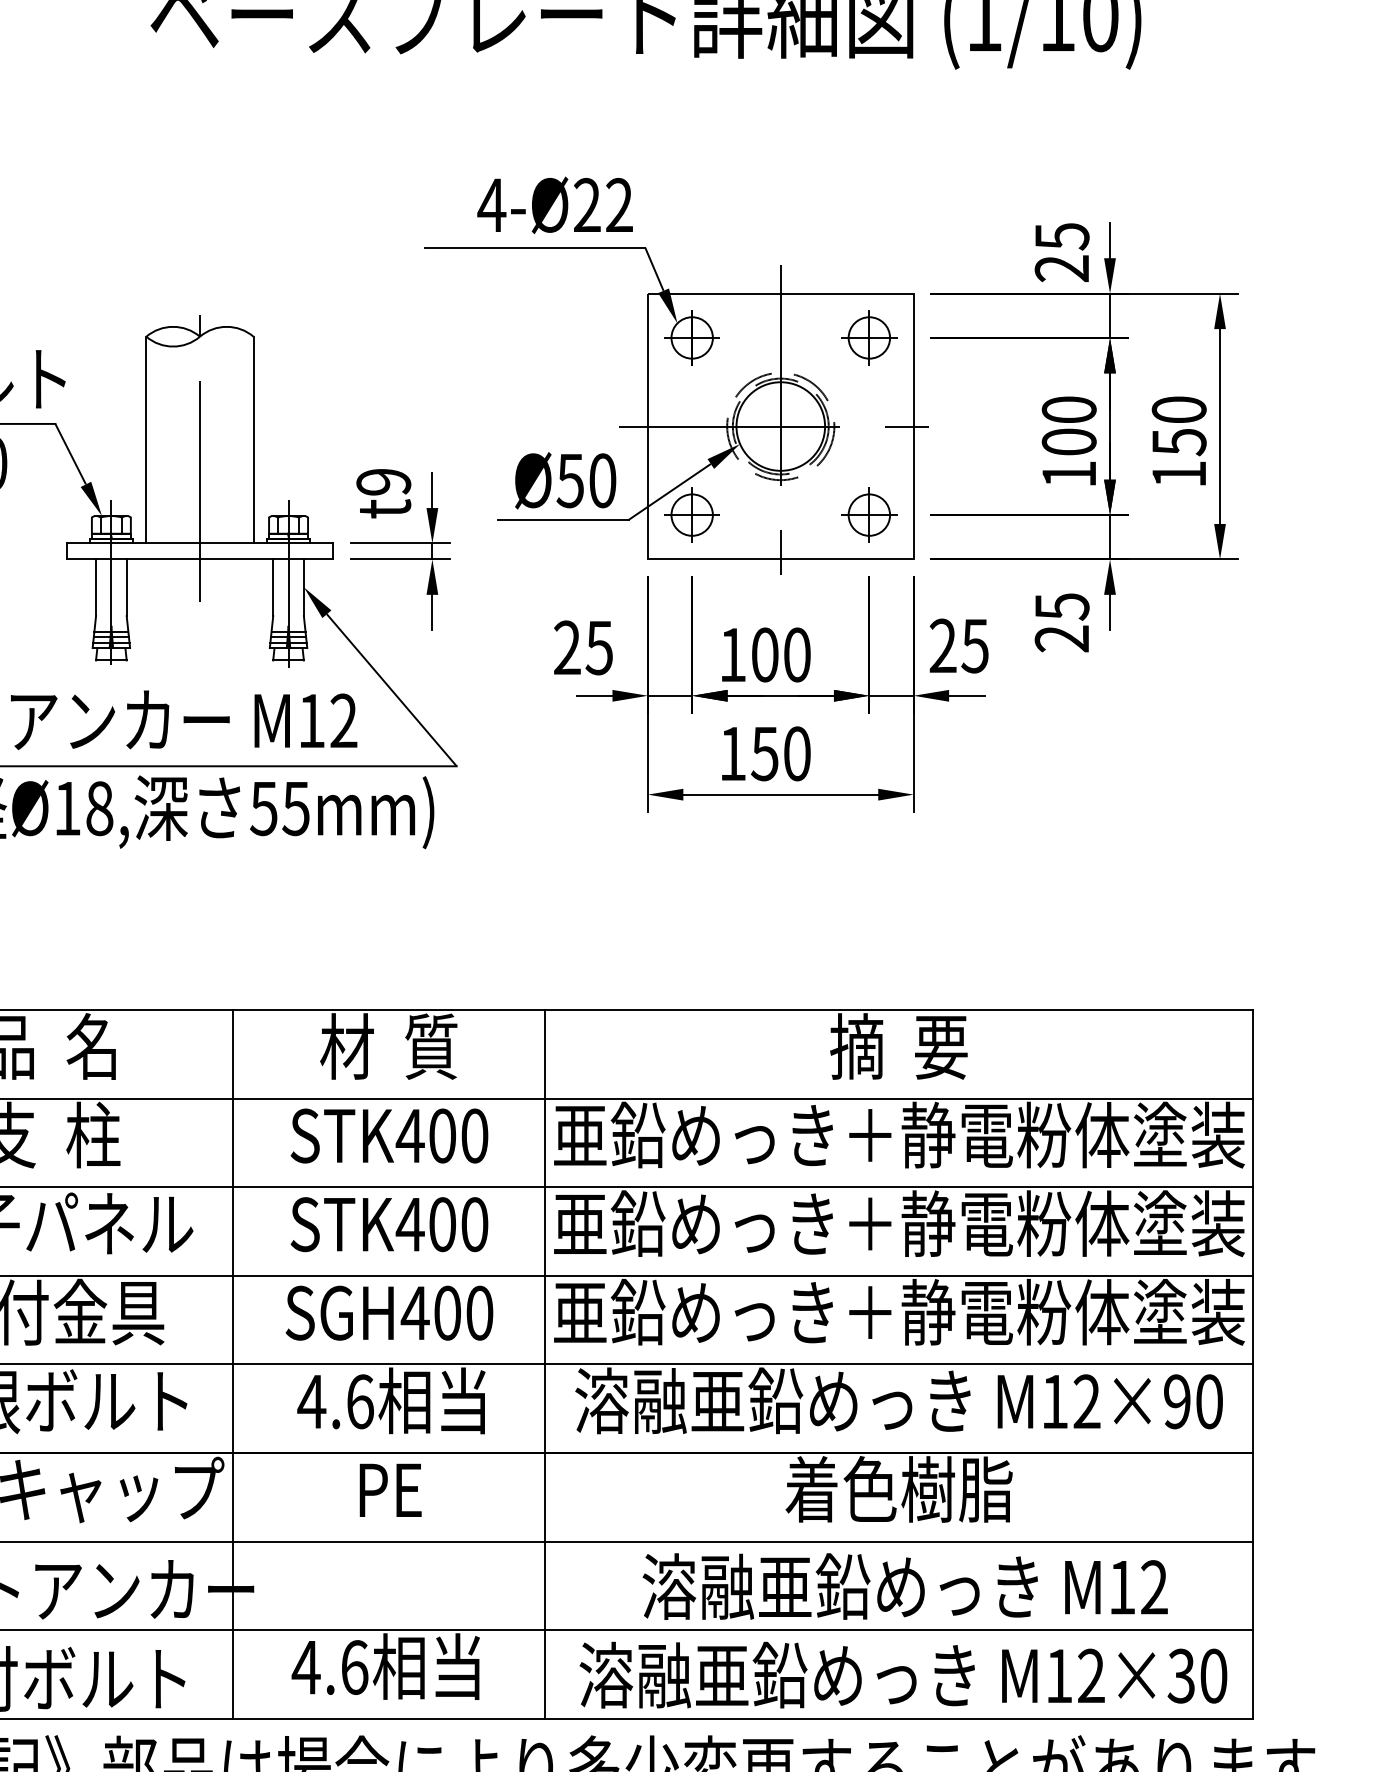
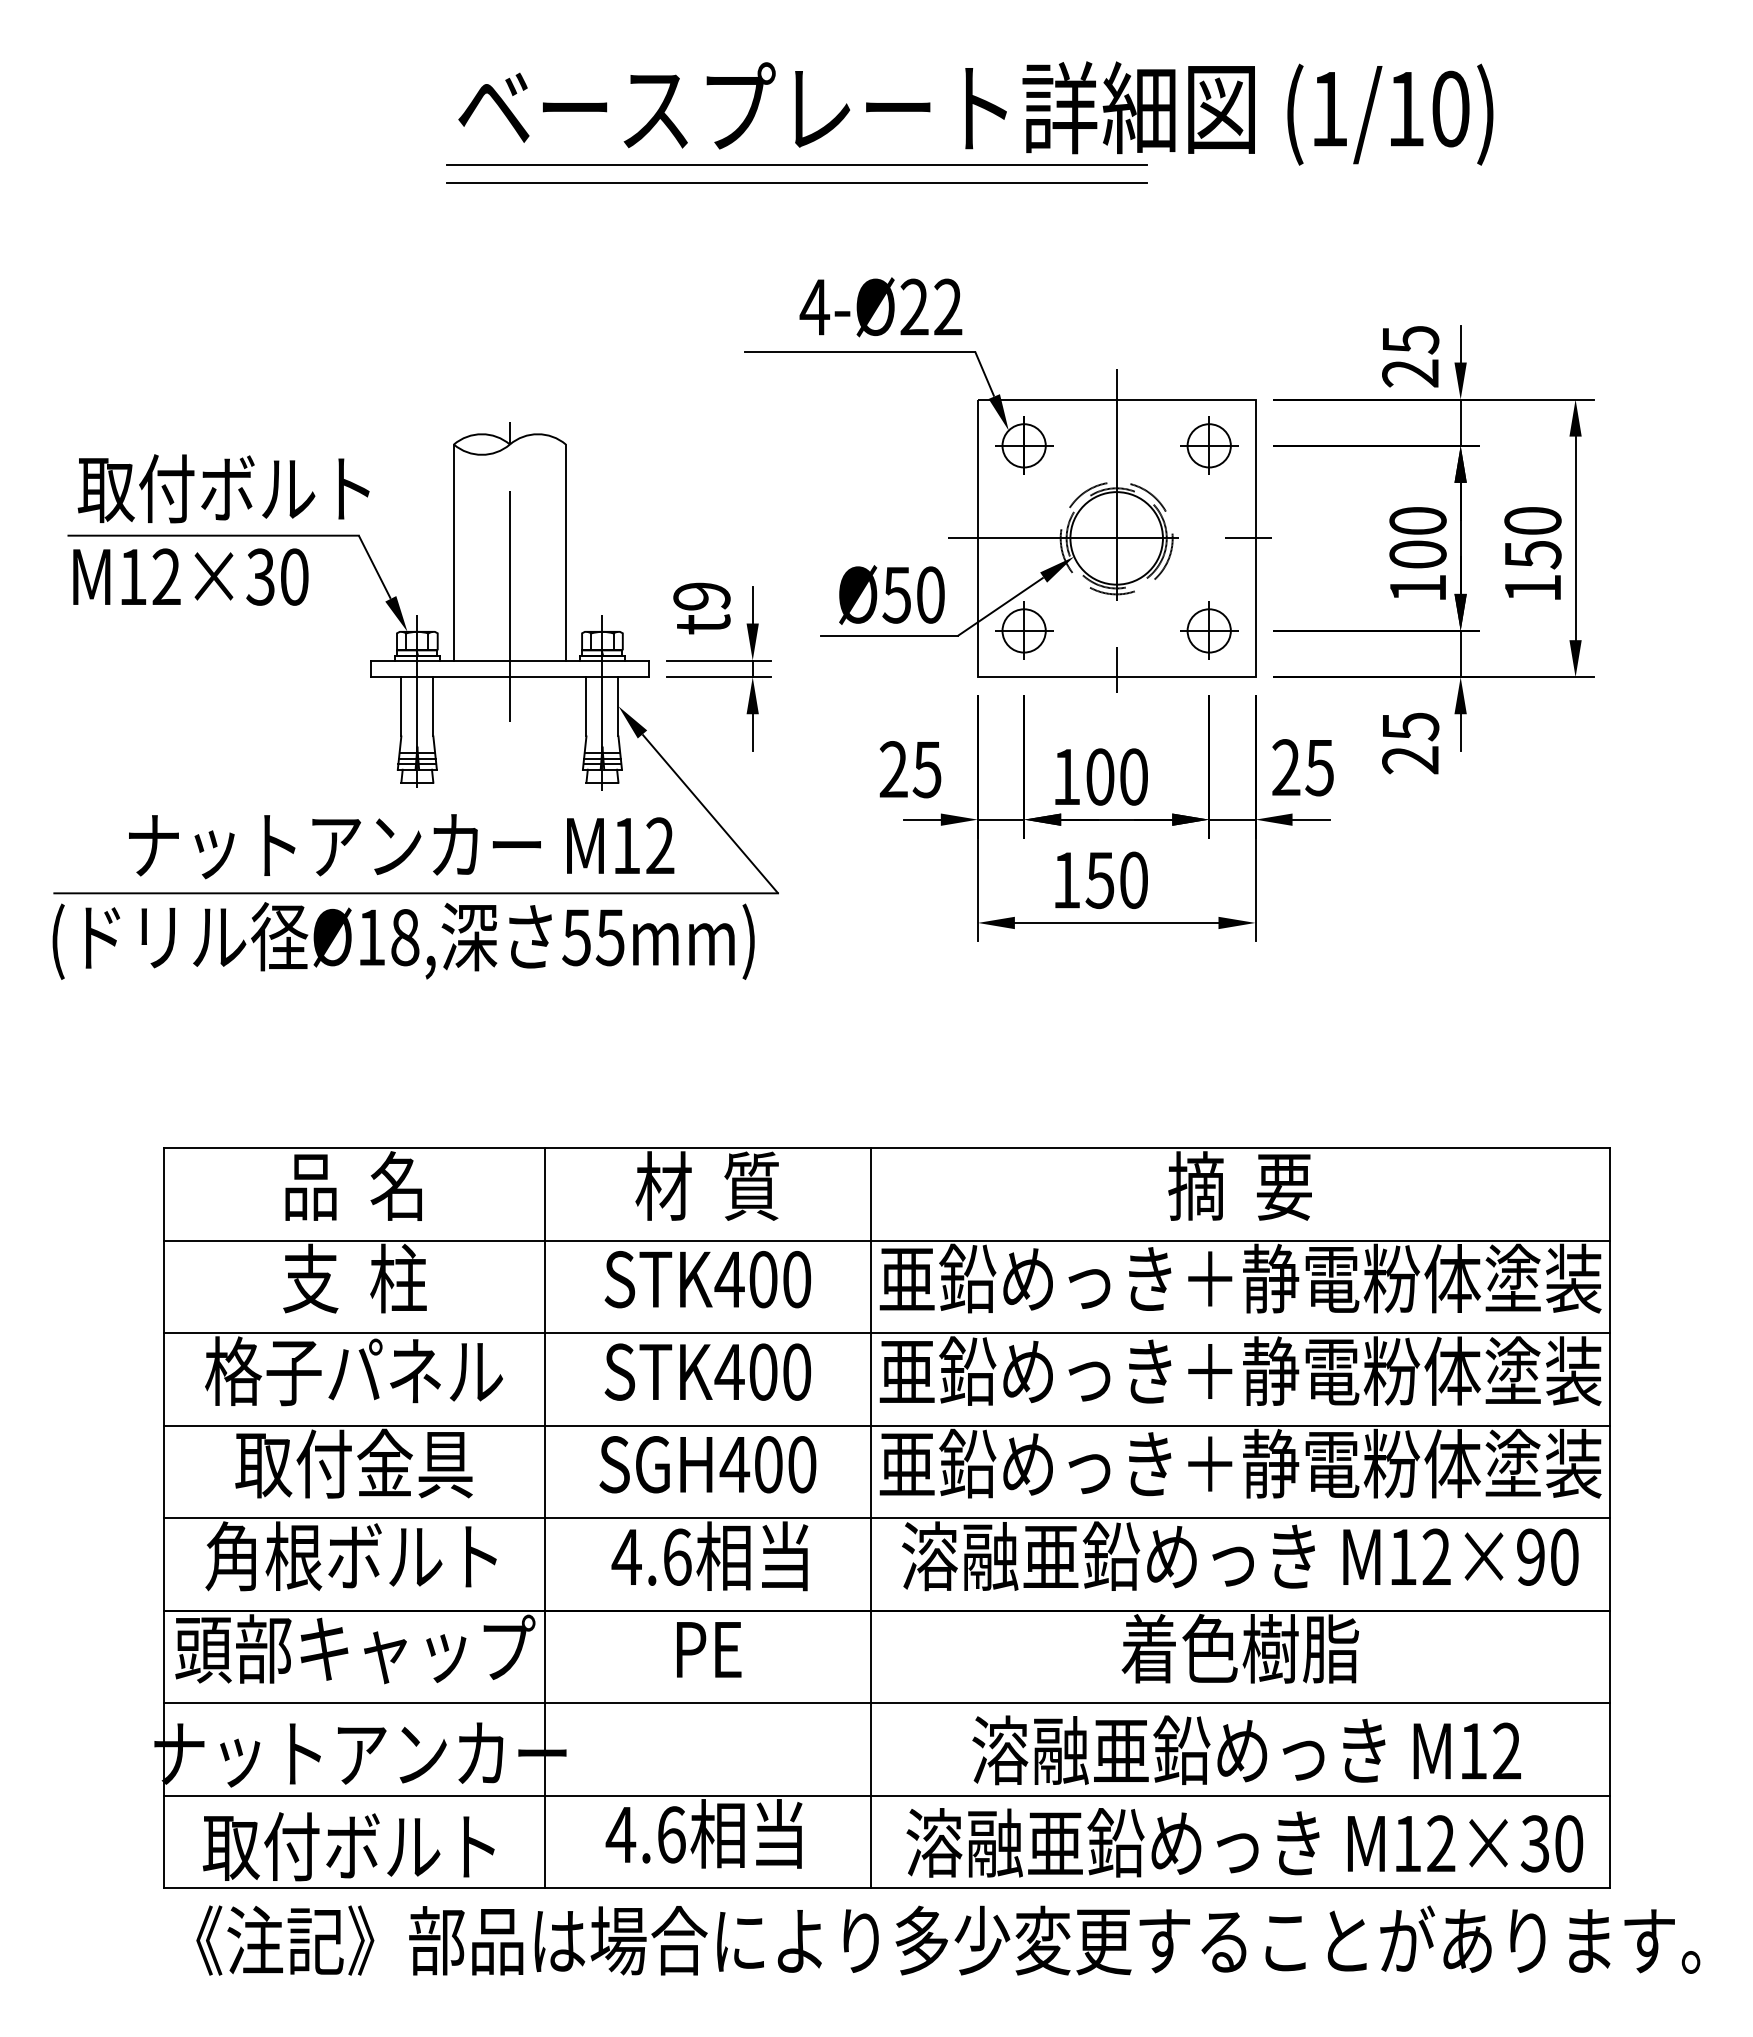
line: (474, 68) -> (796, 164), added
line: (474, 86) -> (796, 183), added

